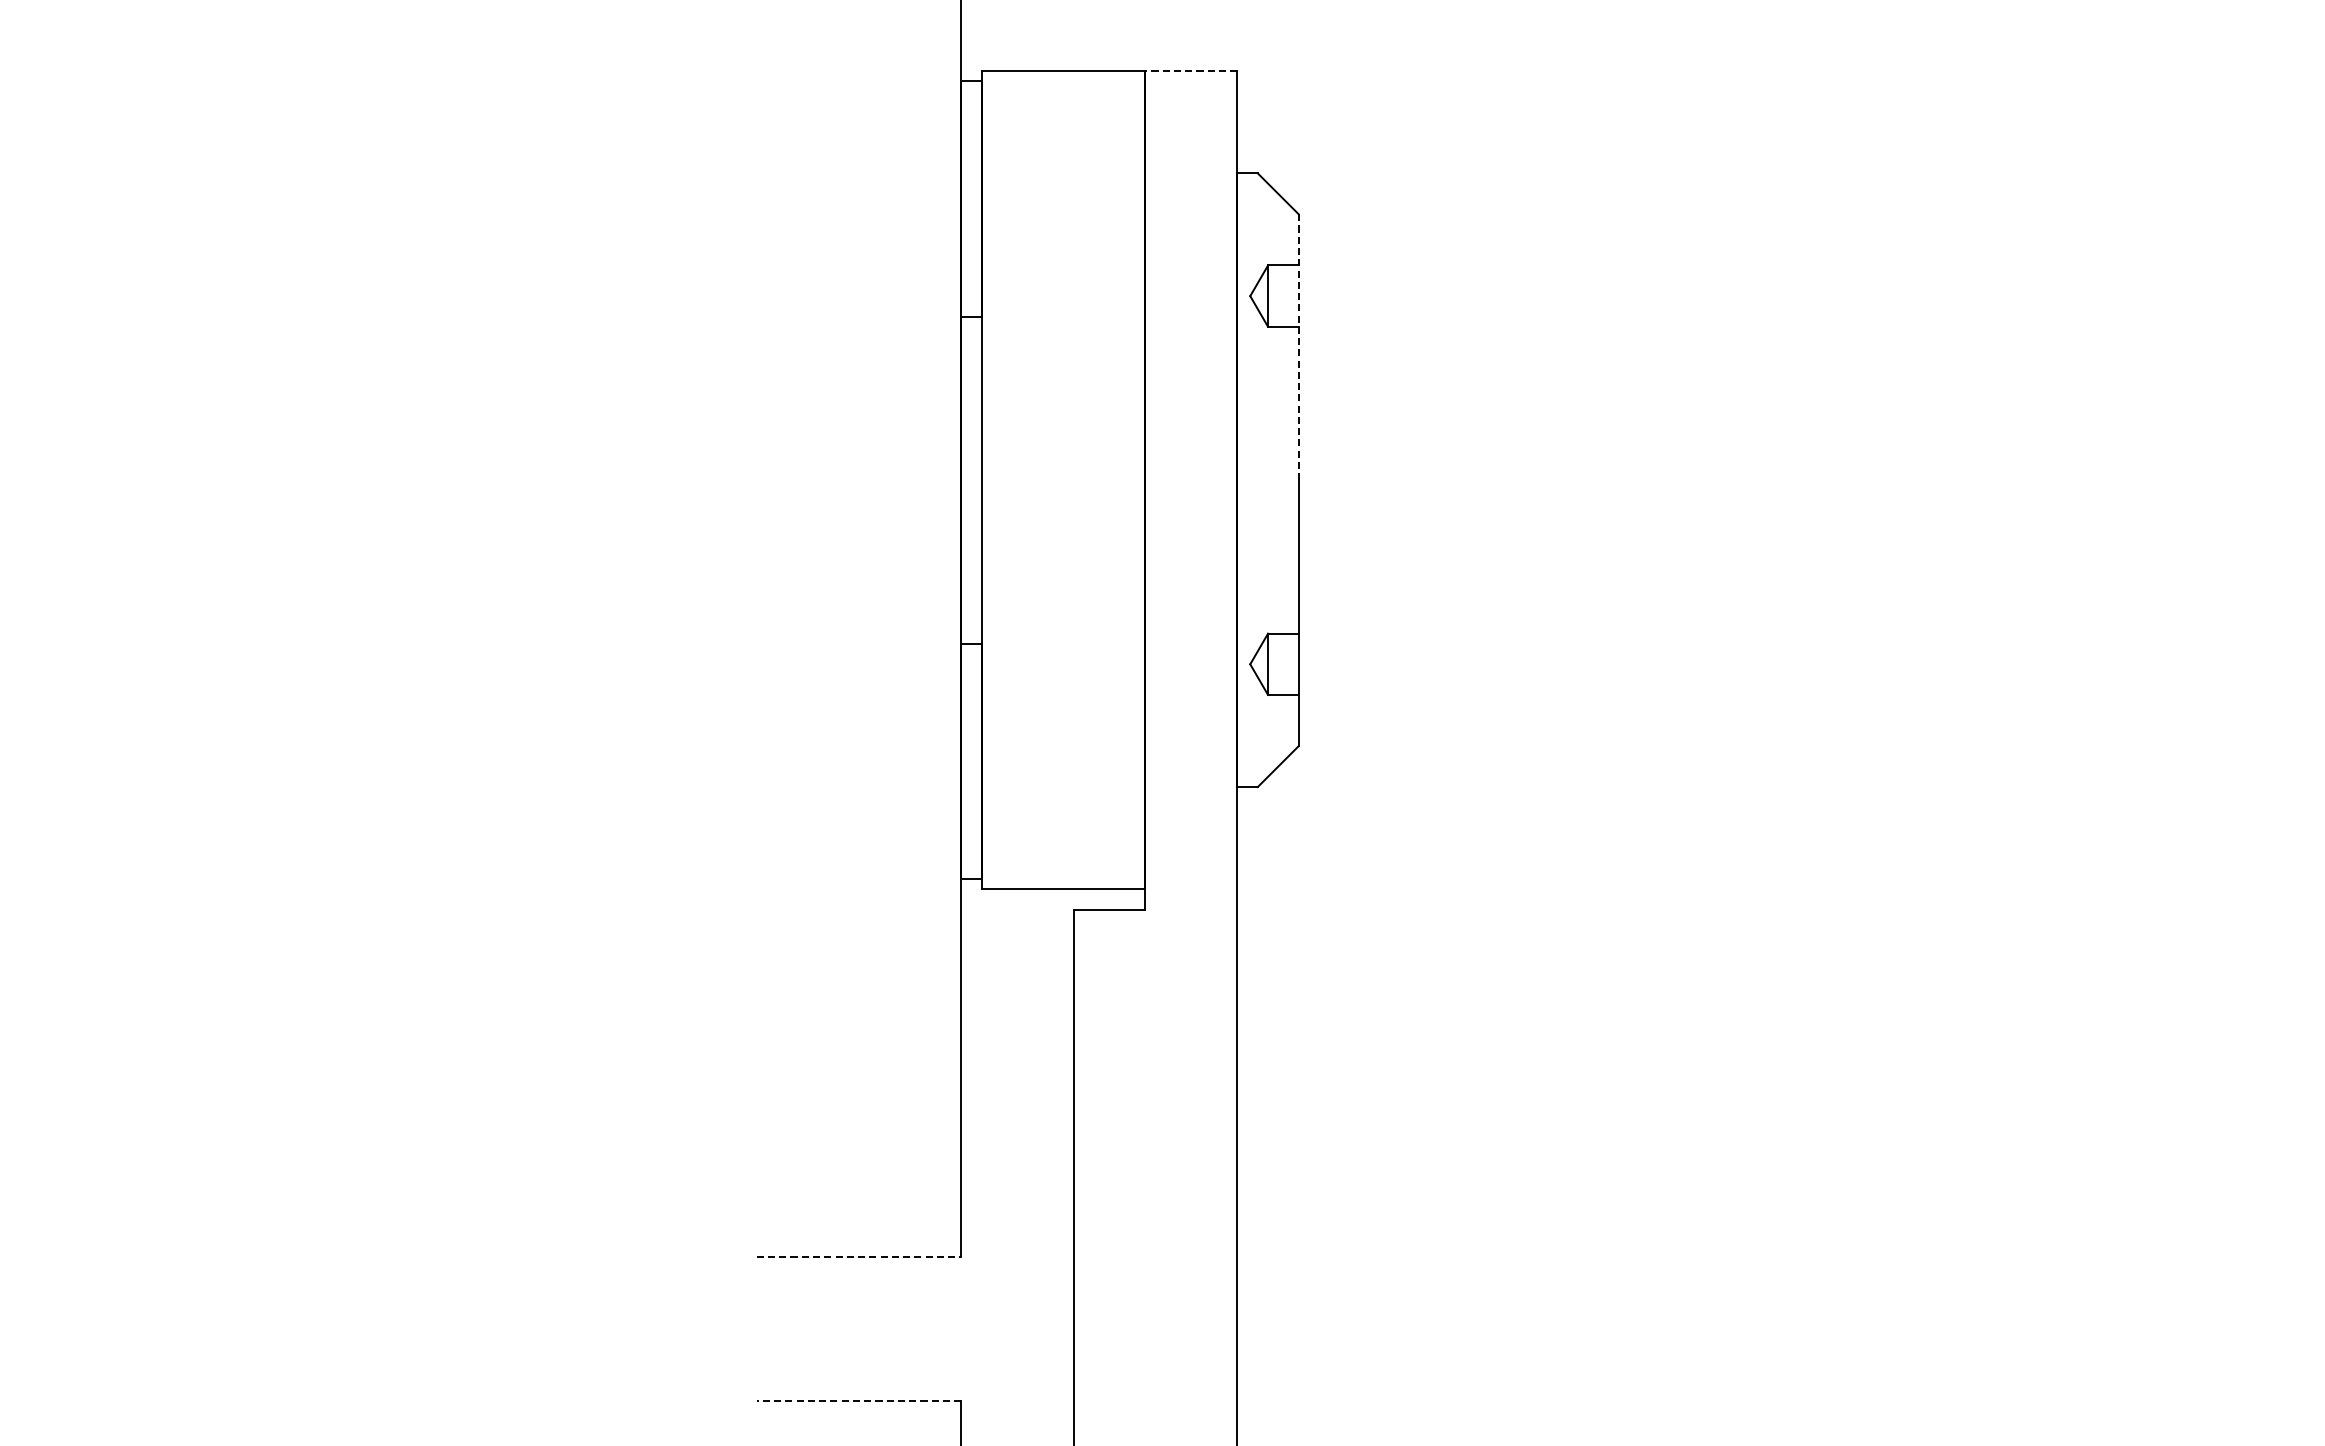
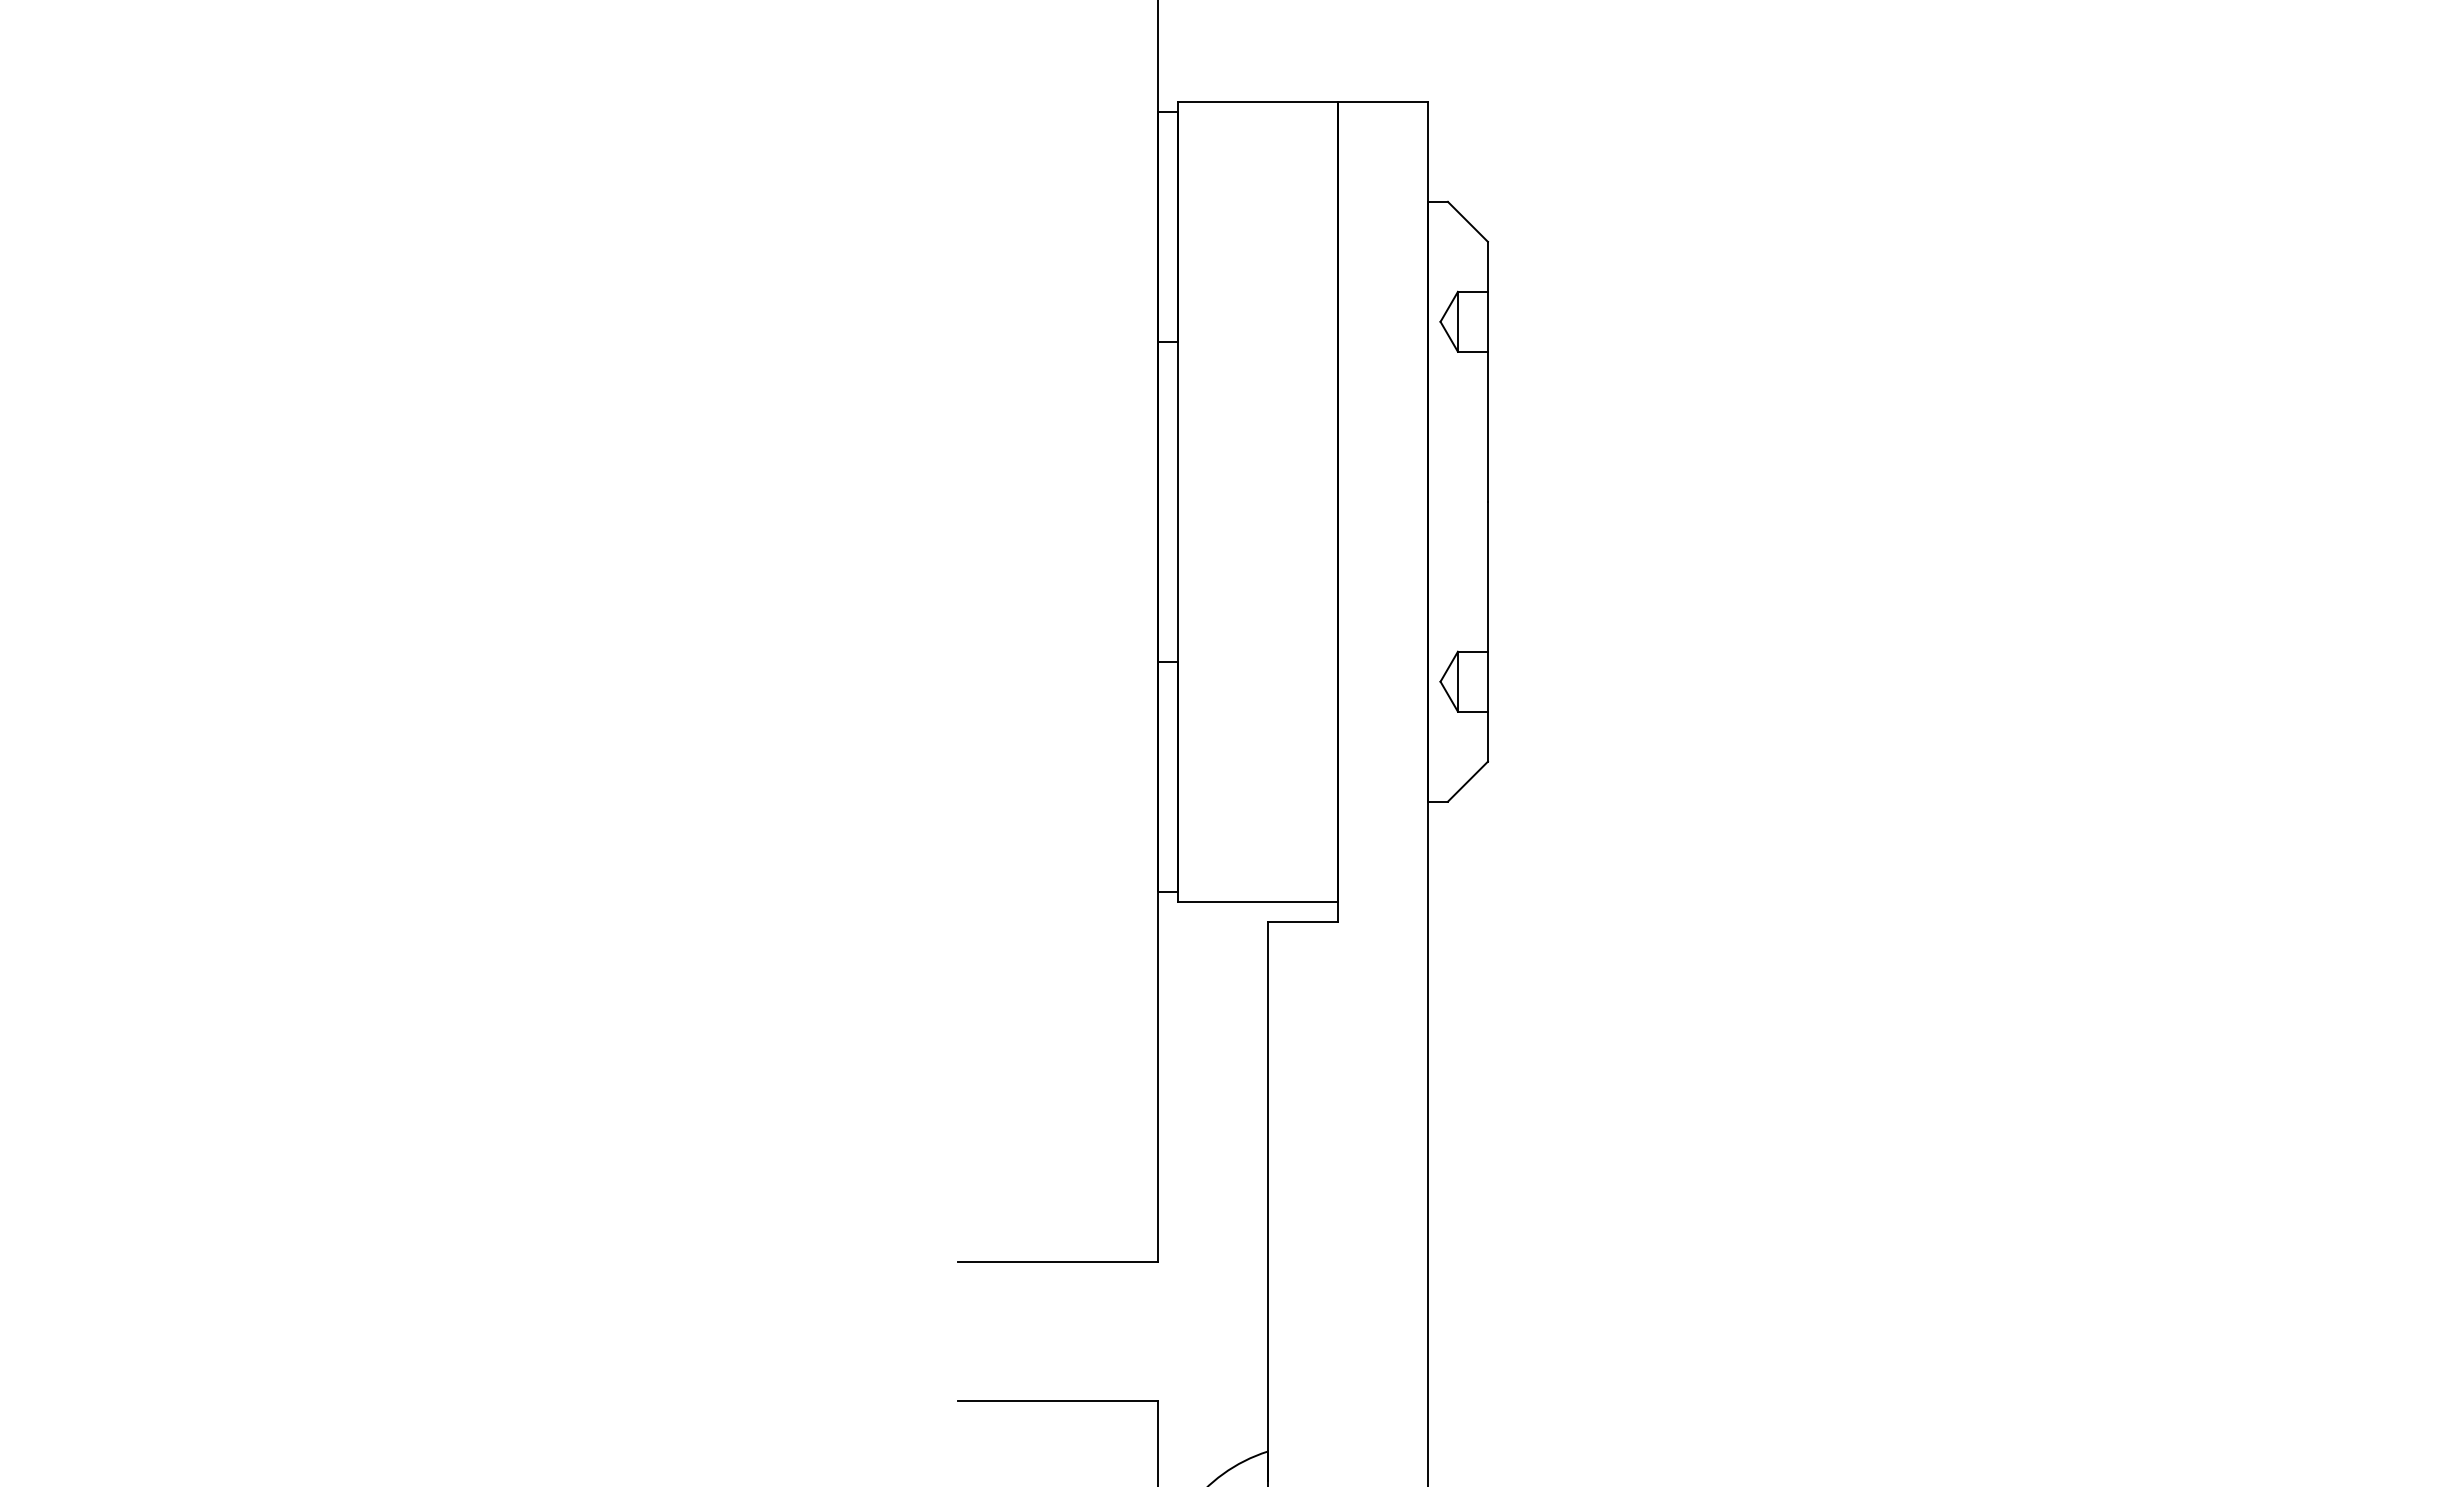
line: (1190, 70) -> (1382, 101), dashed -> solid
line: (1298, 346) -> (1487, 371), dashed -> solid
line: (859, 1257) -> (1058, 1261), dashed -> solid
line: (859, 1400) -> (1058, 1401), dashed -> solid

